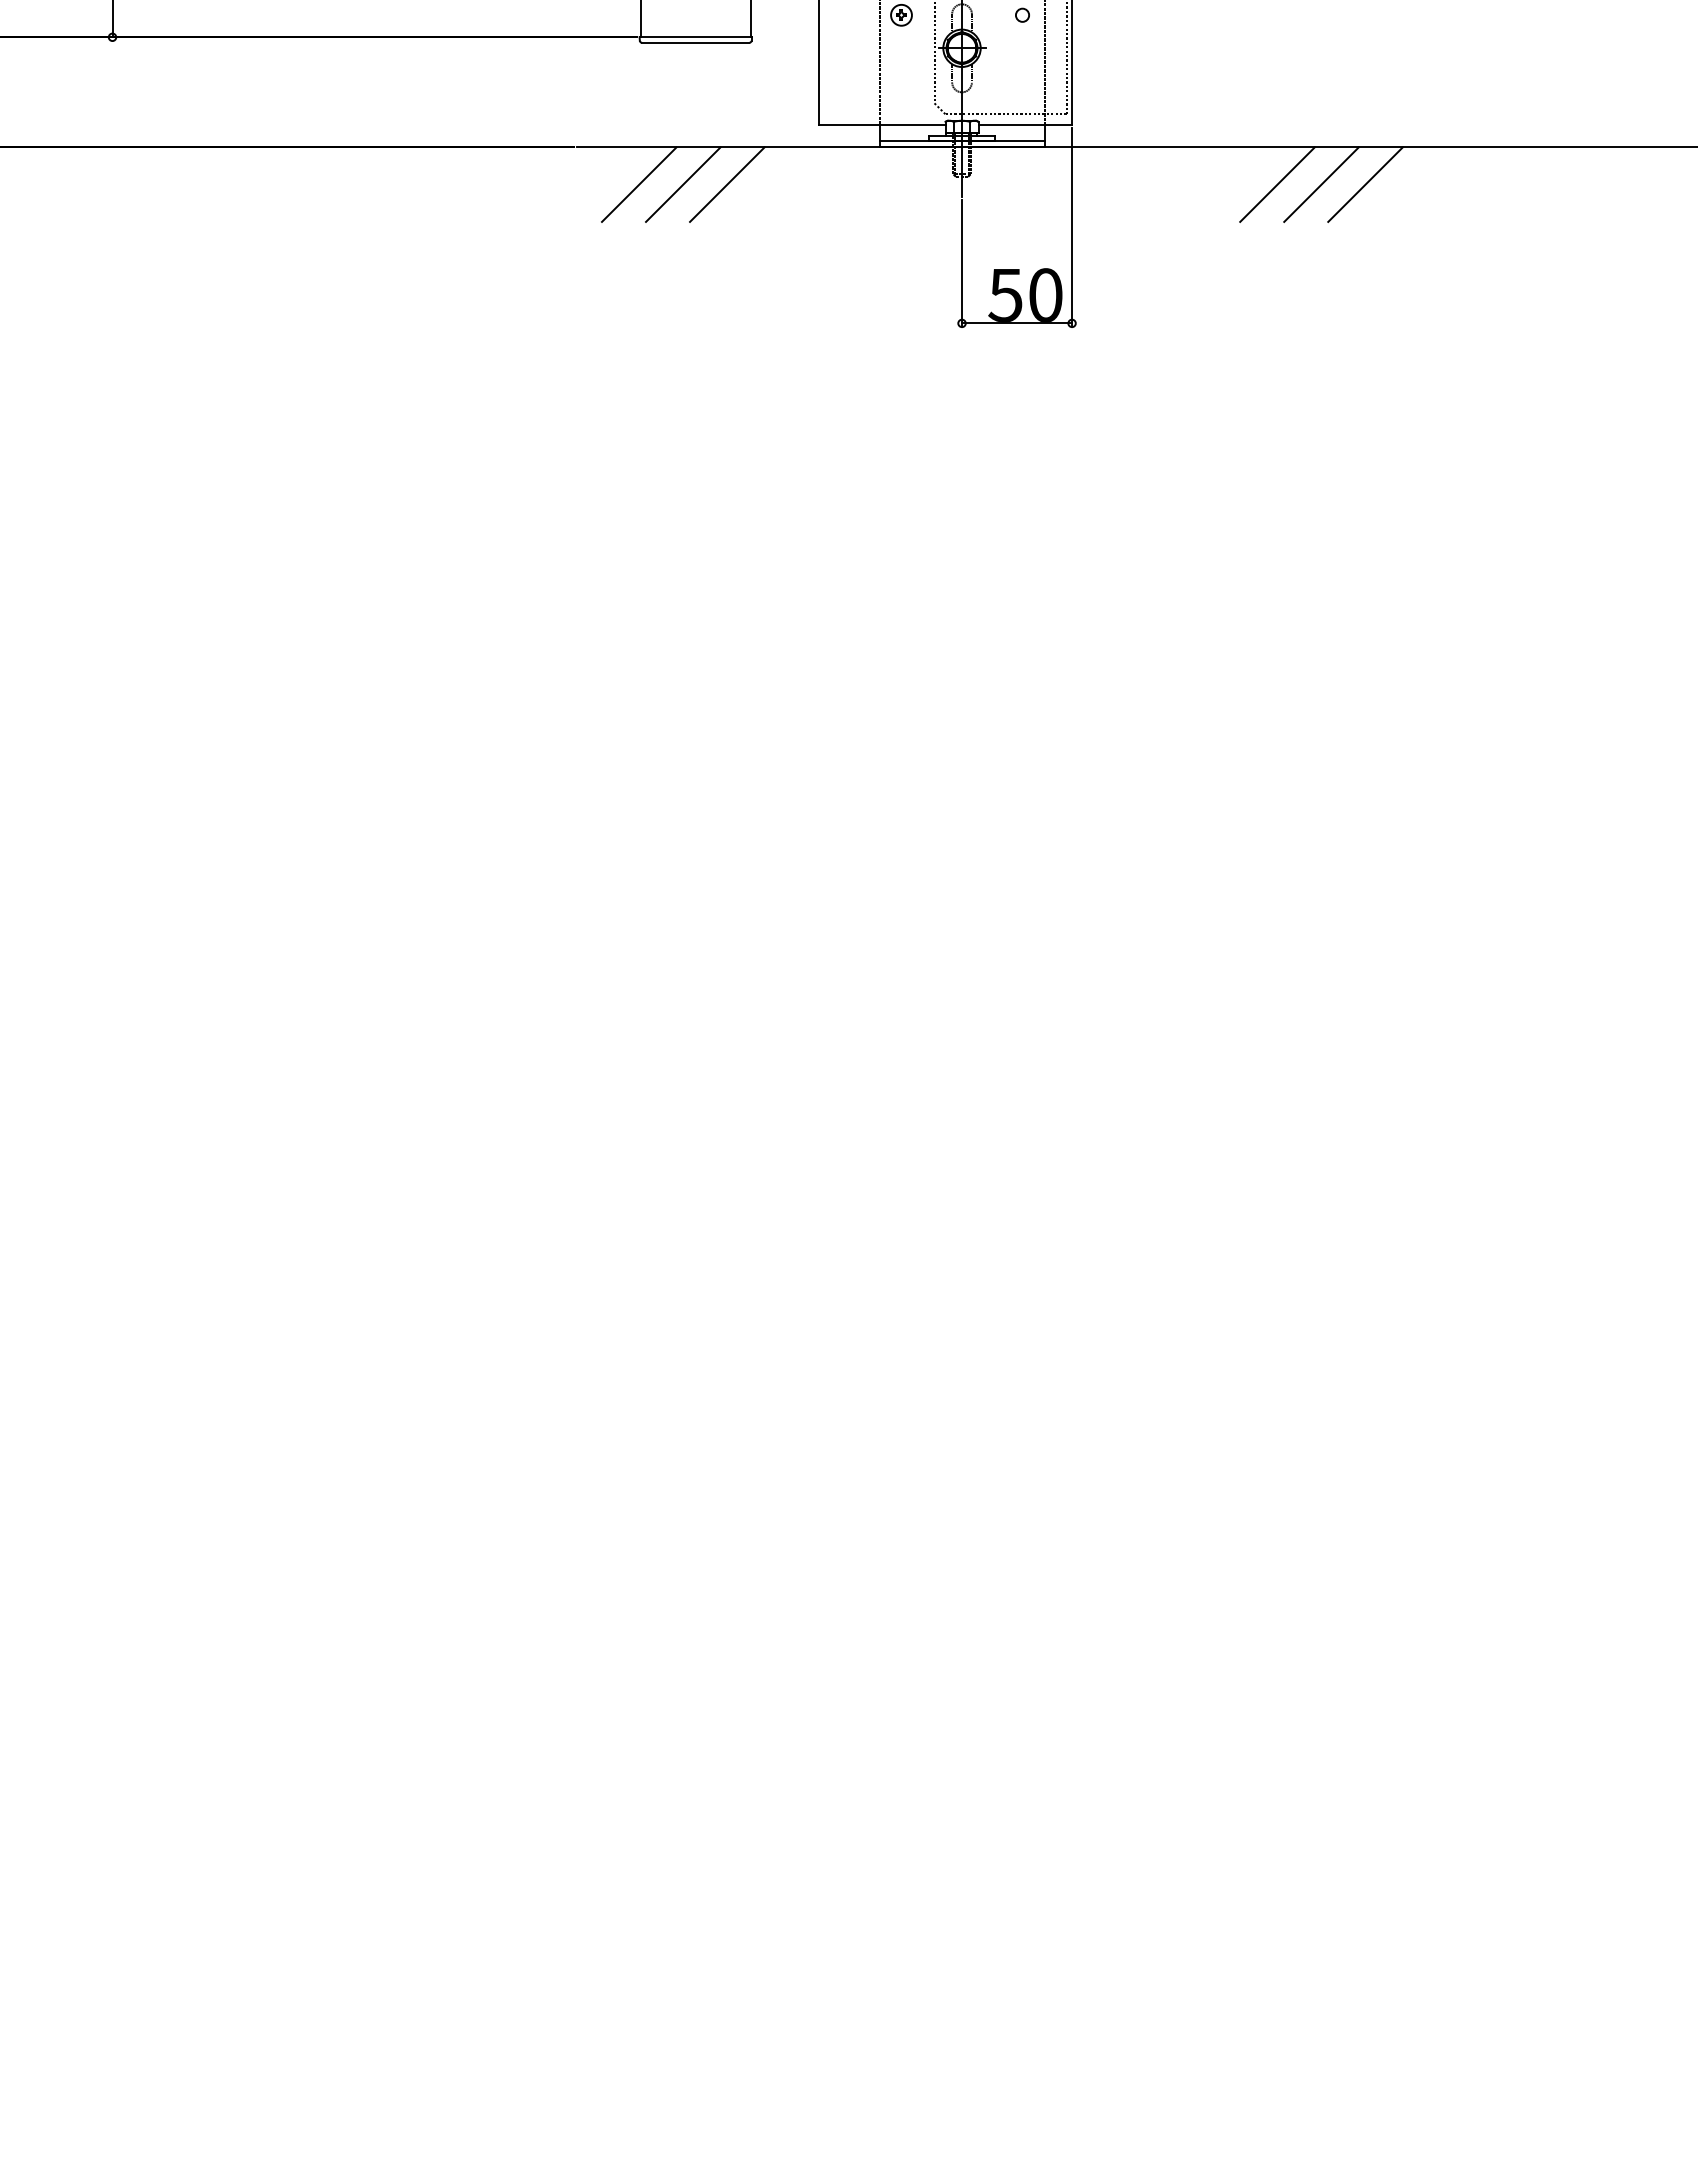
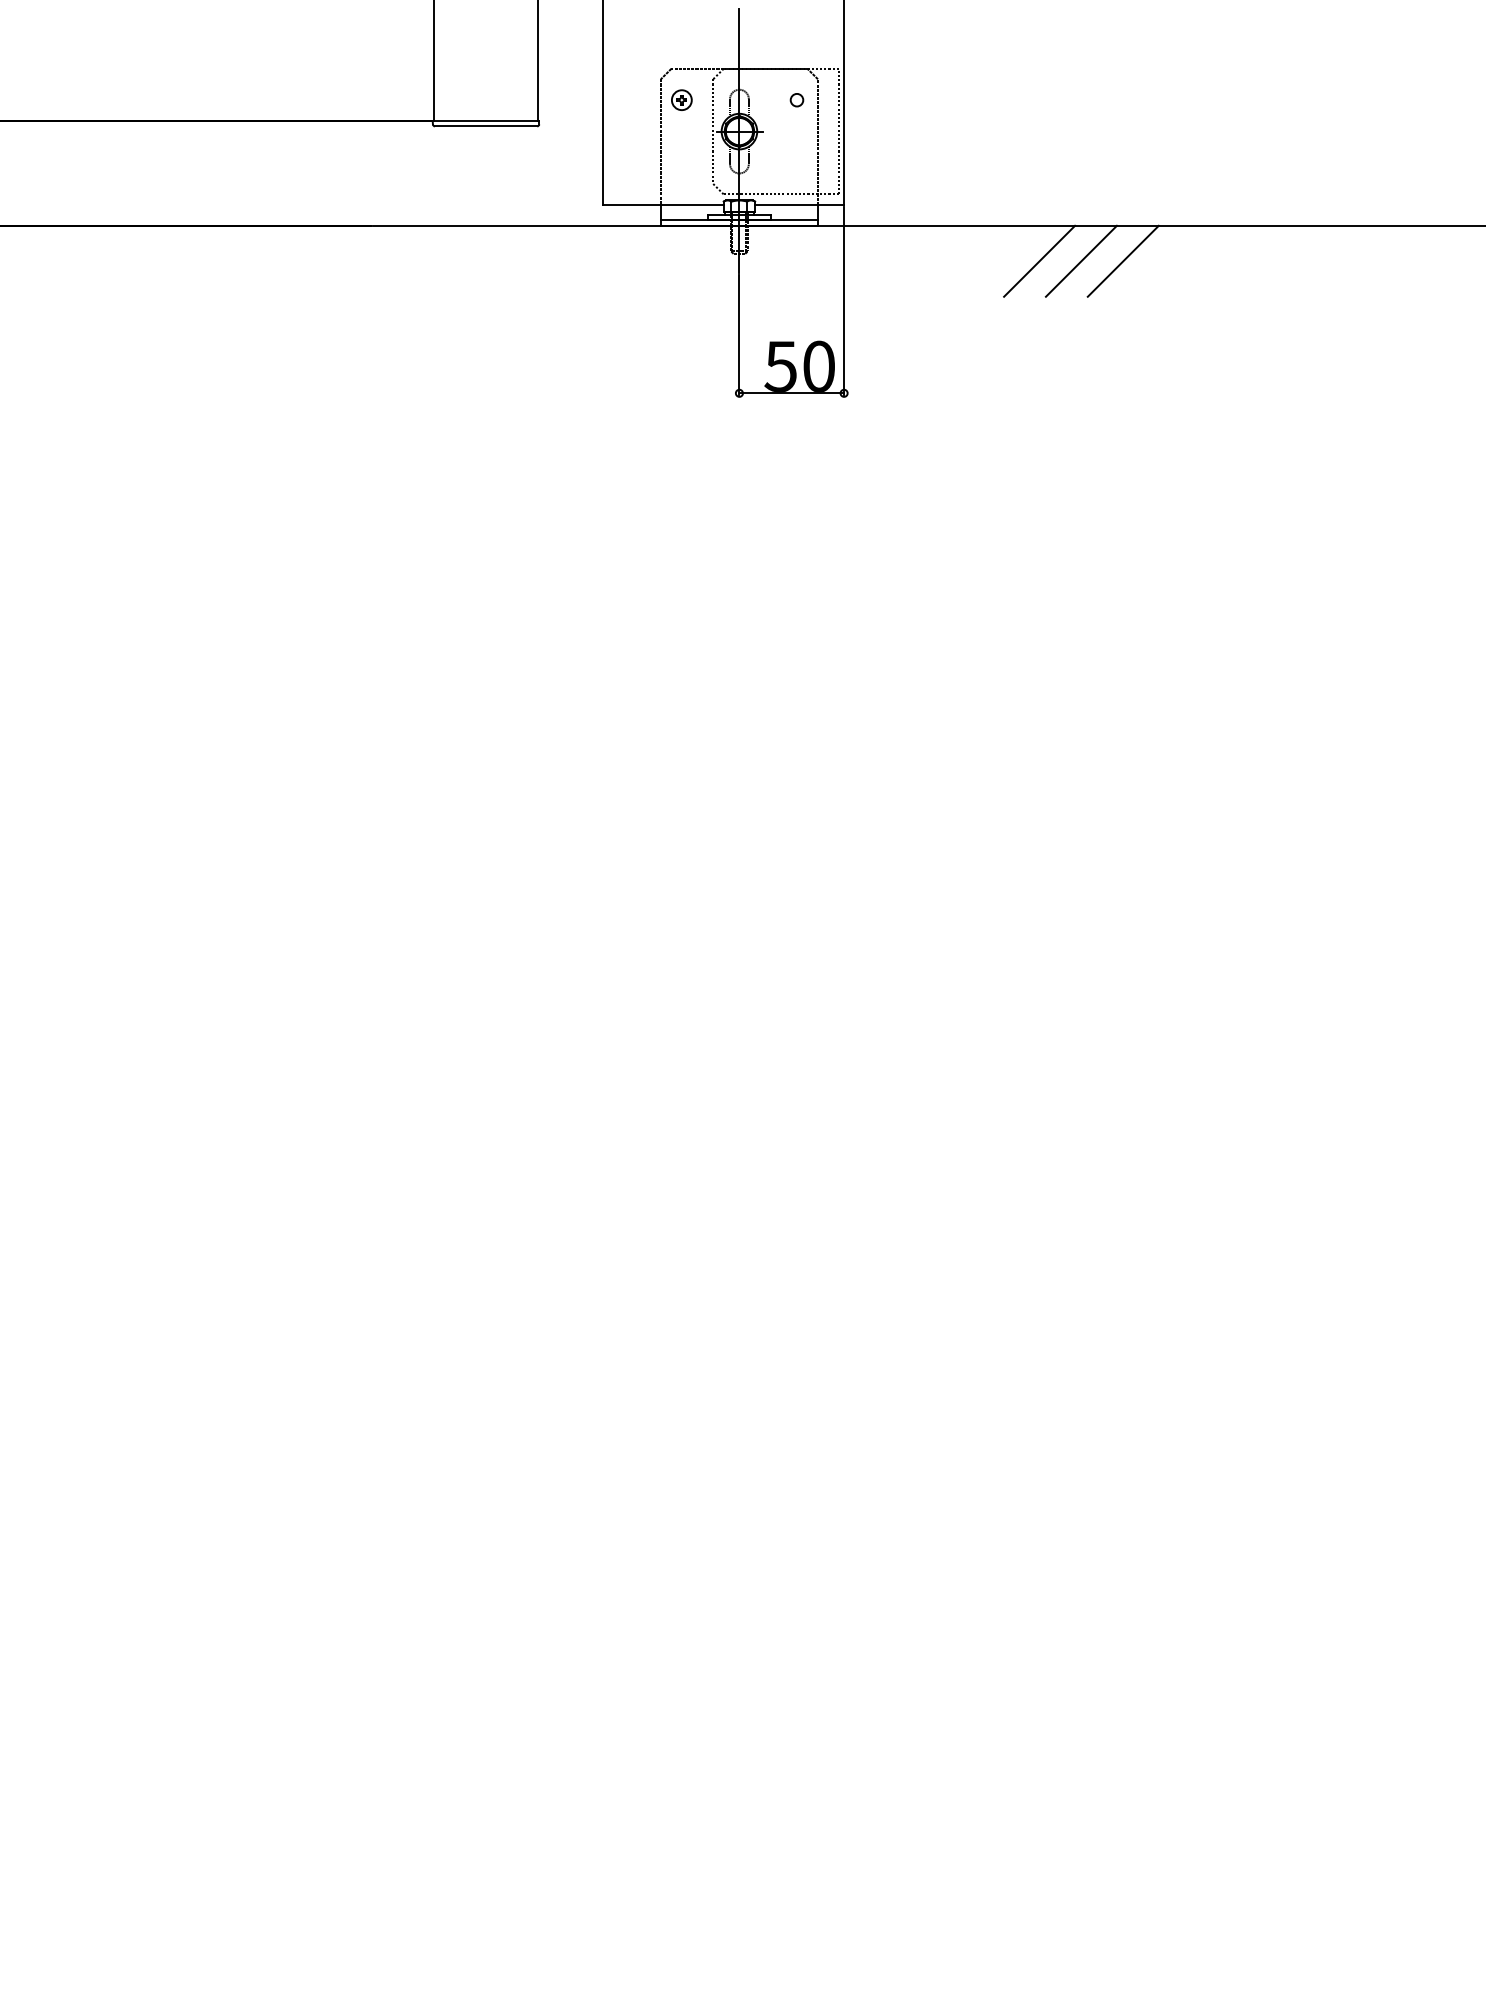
line: (638, 184) -> (431, 261), removed
line: (683, 184) -> (474, 261), removed
line: (727, 184) -> (516, 261), removed

